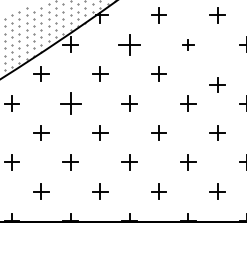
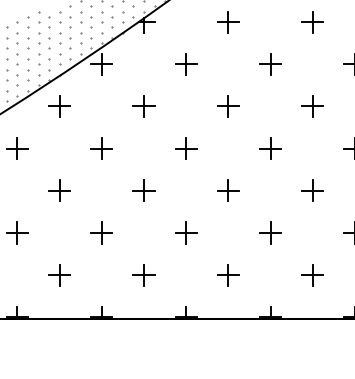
part: (129, 44) -> (186, 63), size x0.71
part: (188, 44) -> (270, 63), size x1.43
part: (217, 84) -> (312, 105), moved
part: (70, 103) -> (101, 148), size x0.71

